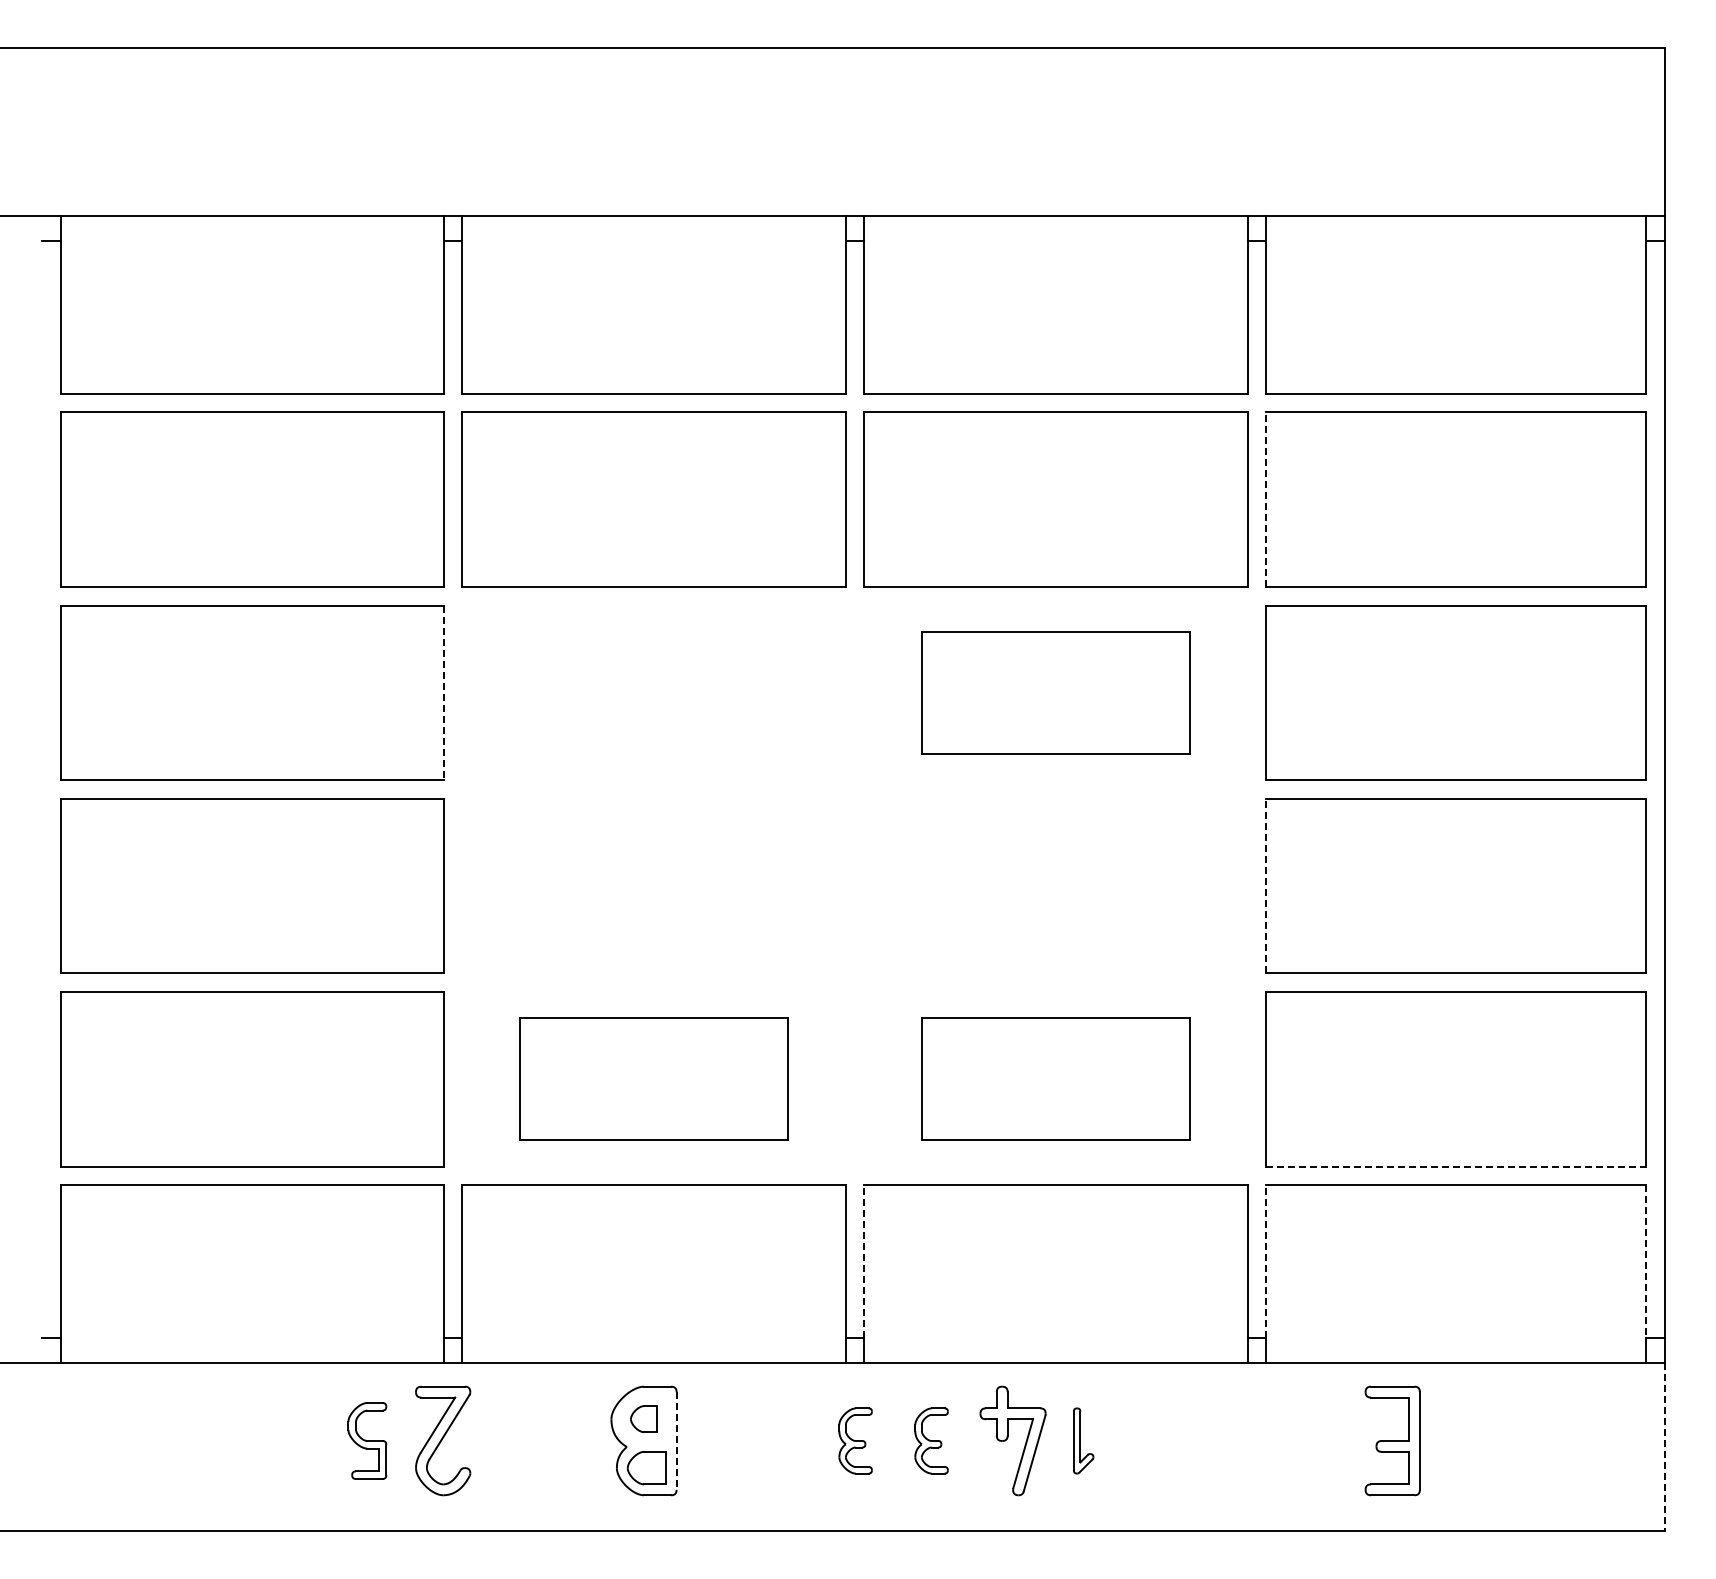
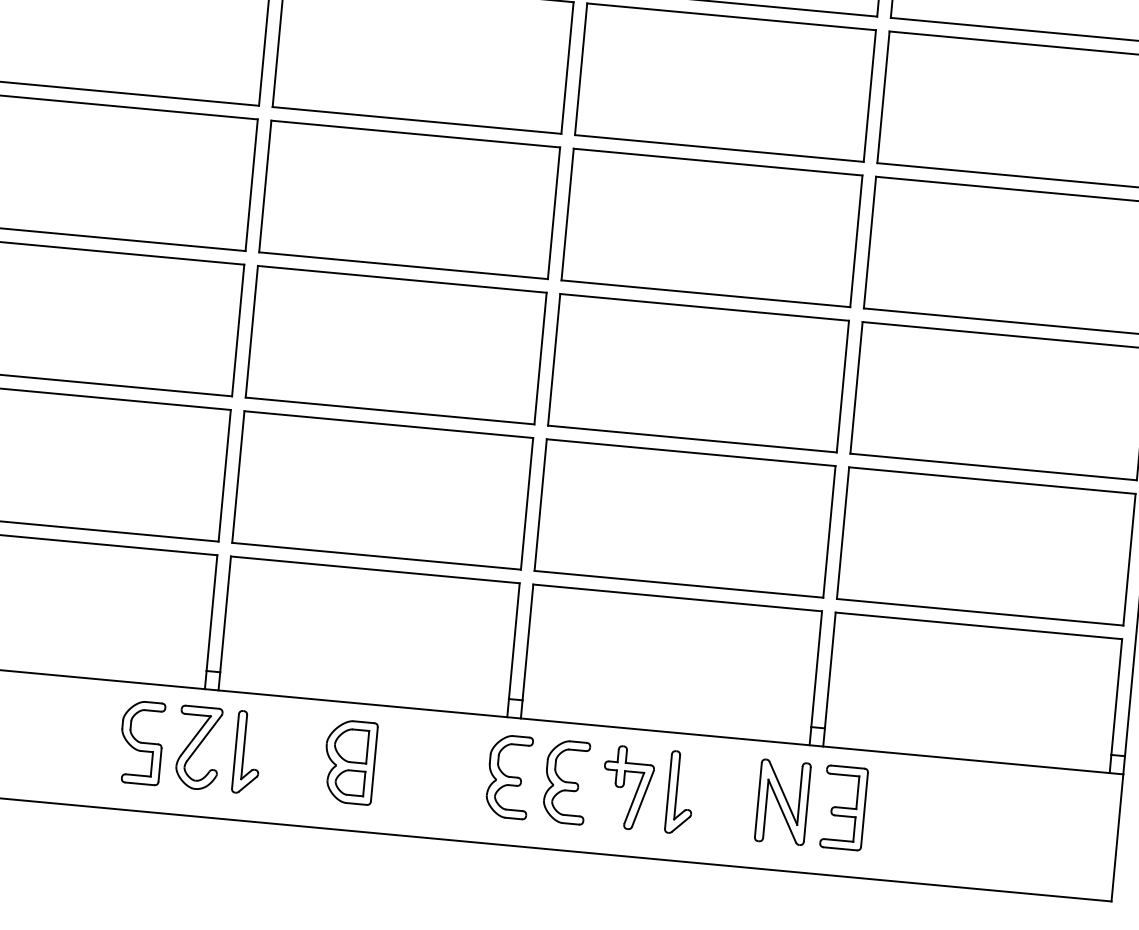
line: (1265, 499) -> (883, 96), dashed -> solid
part: (653, 692) -> (409, 199), added
part: (1055, 692) -> (711, 227), size x1.43
line: (444, 693) -> (251, 185), dashed -> solid
part: (653, 885) -> (395, 344), added
part: (1055, 885) -> (698, 372), added
line: (1265, 885) -> (856, 387), dashed -> solid
part: (653, 1079) -> (382, 490), size x1.43
part: (1055, 1079) -> (684, 518), size x1.43
line: (1456, 1166) -> (980, 612), dashed -> solid
line: (864, 1261) -> (528, 642), dashed -> solid
line: (1265, 1261) -> (830, 670), dashed -> solid
line: (1646, 1261) -> (1116, 697), dashed -> solid
part: (643, 1418) -> (351, 745), size x1.67
part: (367, 1440) -> (141, 742), size x1.43
part: (508, 1440) -> (247, 752), added
line: (676, 1440) -> (374, 764), dashed -> solid
part: (855, 1440) -> (509, 776), size x1.67
part: (931, 1440) -> (566, 781), size x1.67
part: (1083, 1440) -> (680, 792), size x1.67
part: (1219, 1440) -> (782, 801), added
part: (1392, 1440) -> (843, 807), moved
line: (1664, 1447) -> (1117, 838), dashed -> solid

